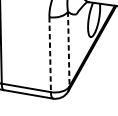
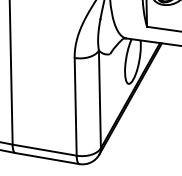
line: (68, 49) -> (99, 99), dashed -> solid
line: (50, 54) -> (75, 106), dashed -> solid

